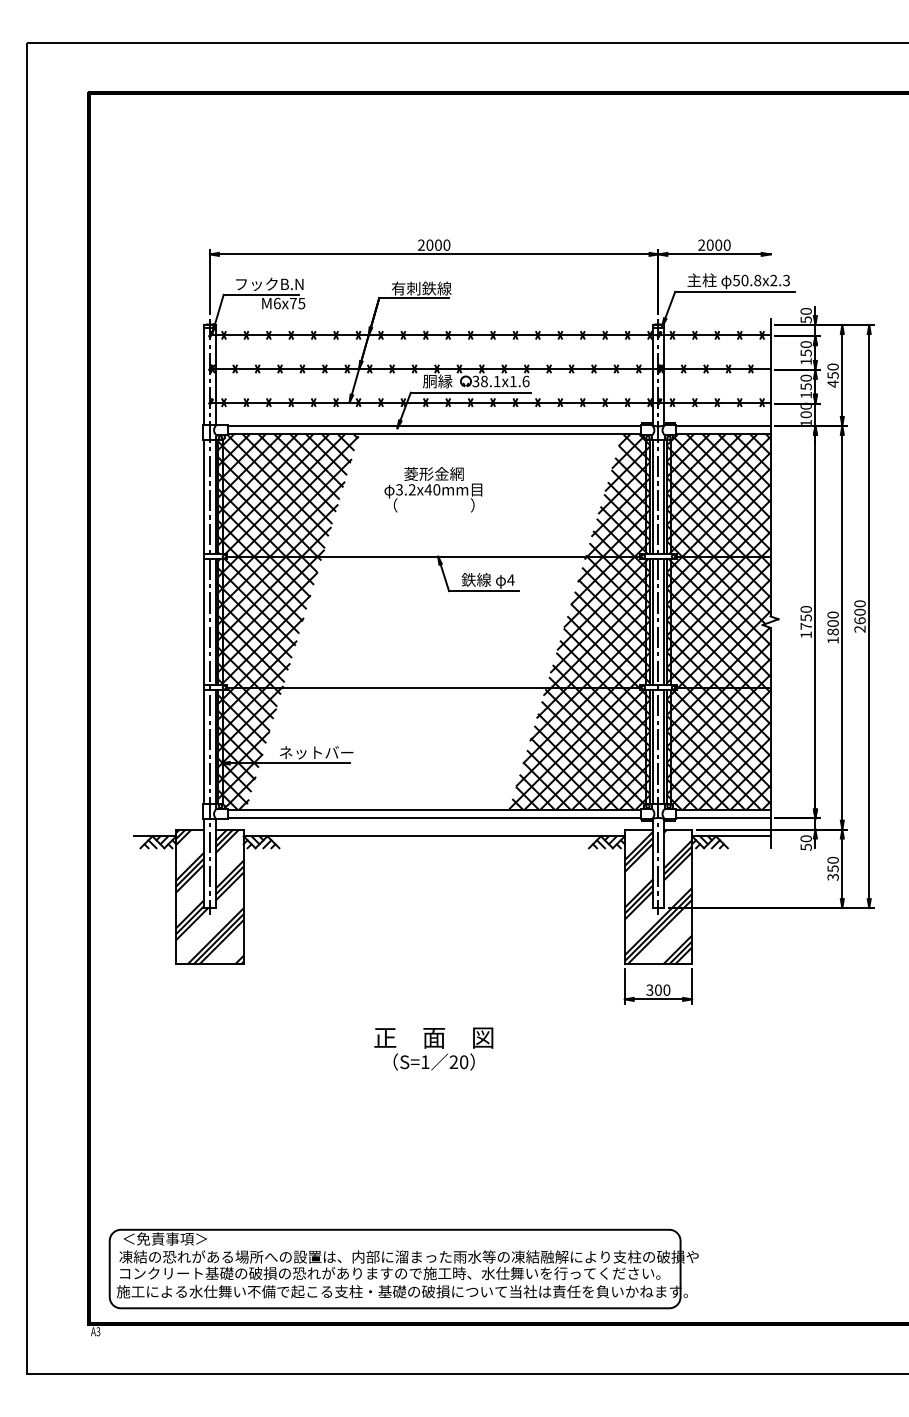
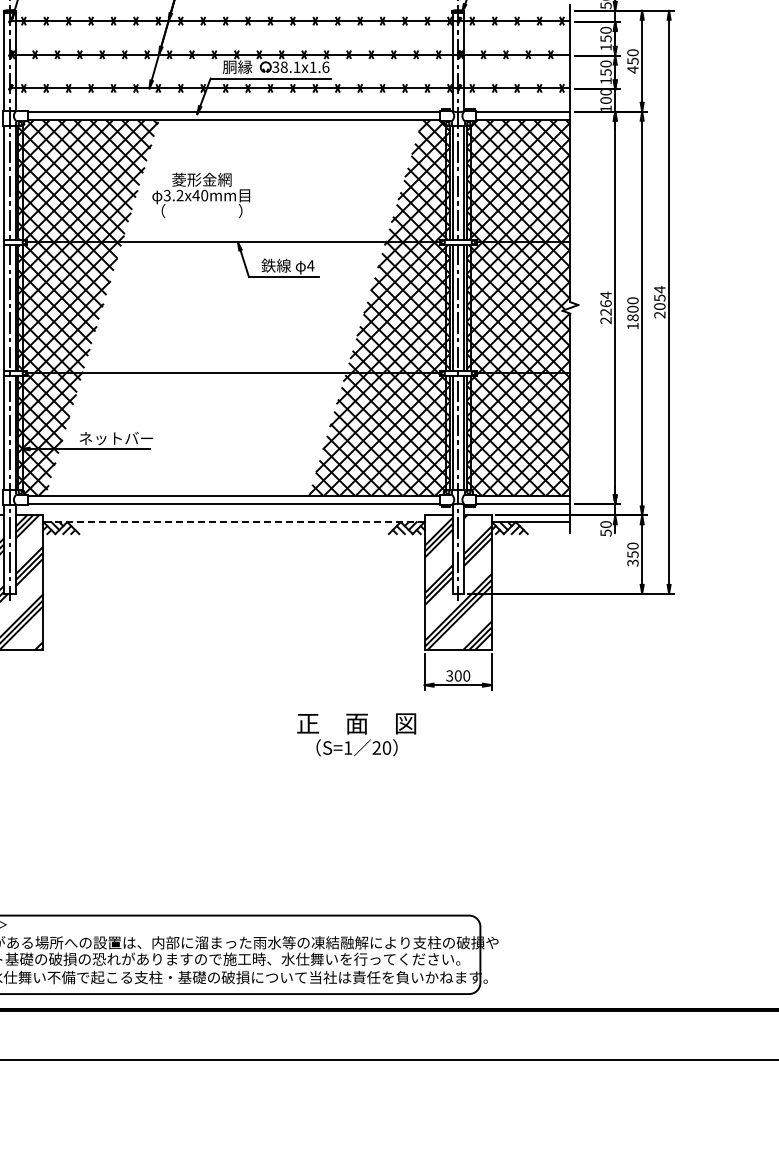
text: (433, 489) -> (201, 195), moved
text: (859, 612) -> (659, 298), 2600 -> 2054
text: (805, 621) -> (605, 307), 1750 -> 2264
line: (434, 836) -> (234, 522), solid -> dashed
text: (433, 1048) -> (356, 734), moved

